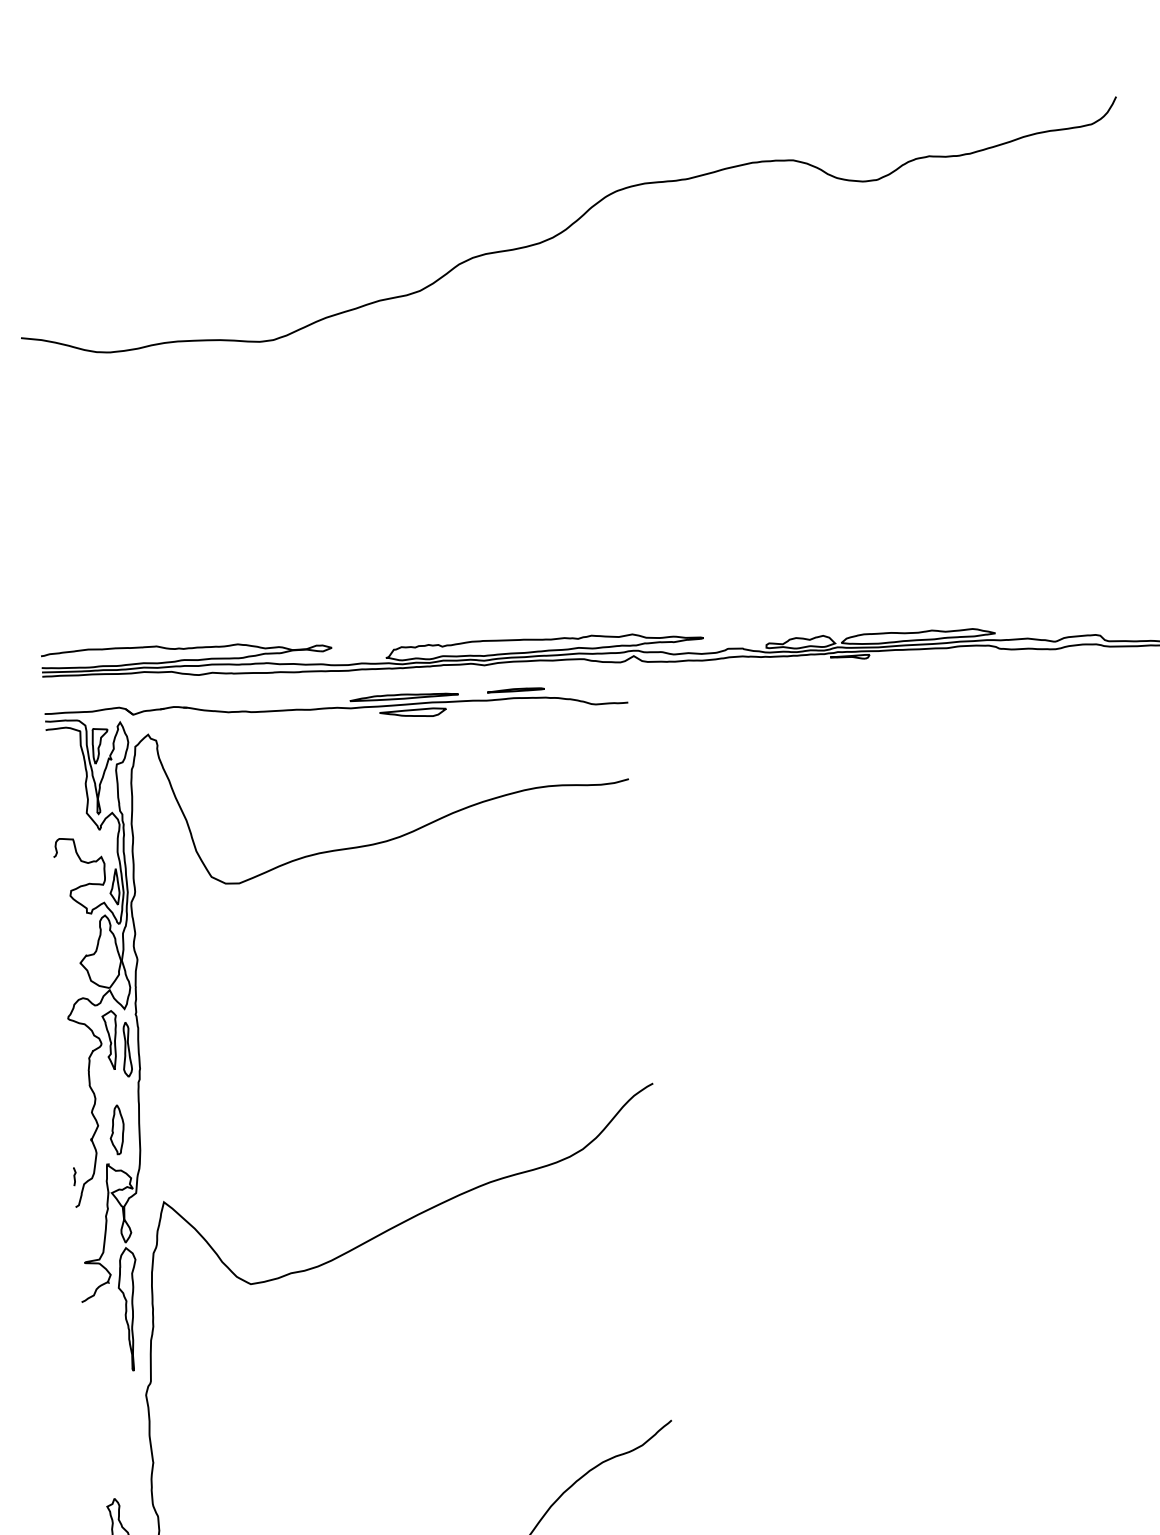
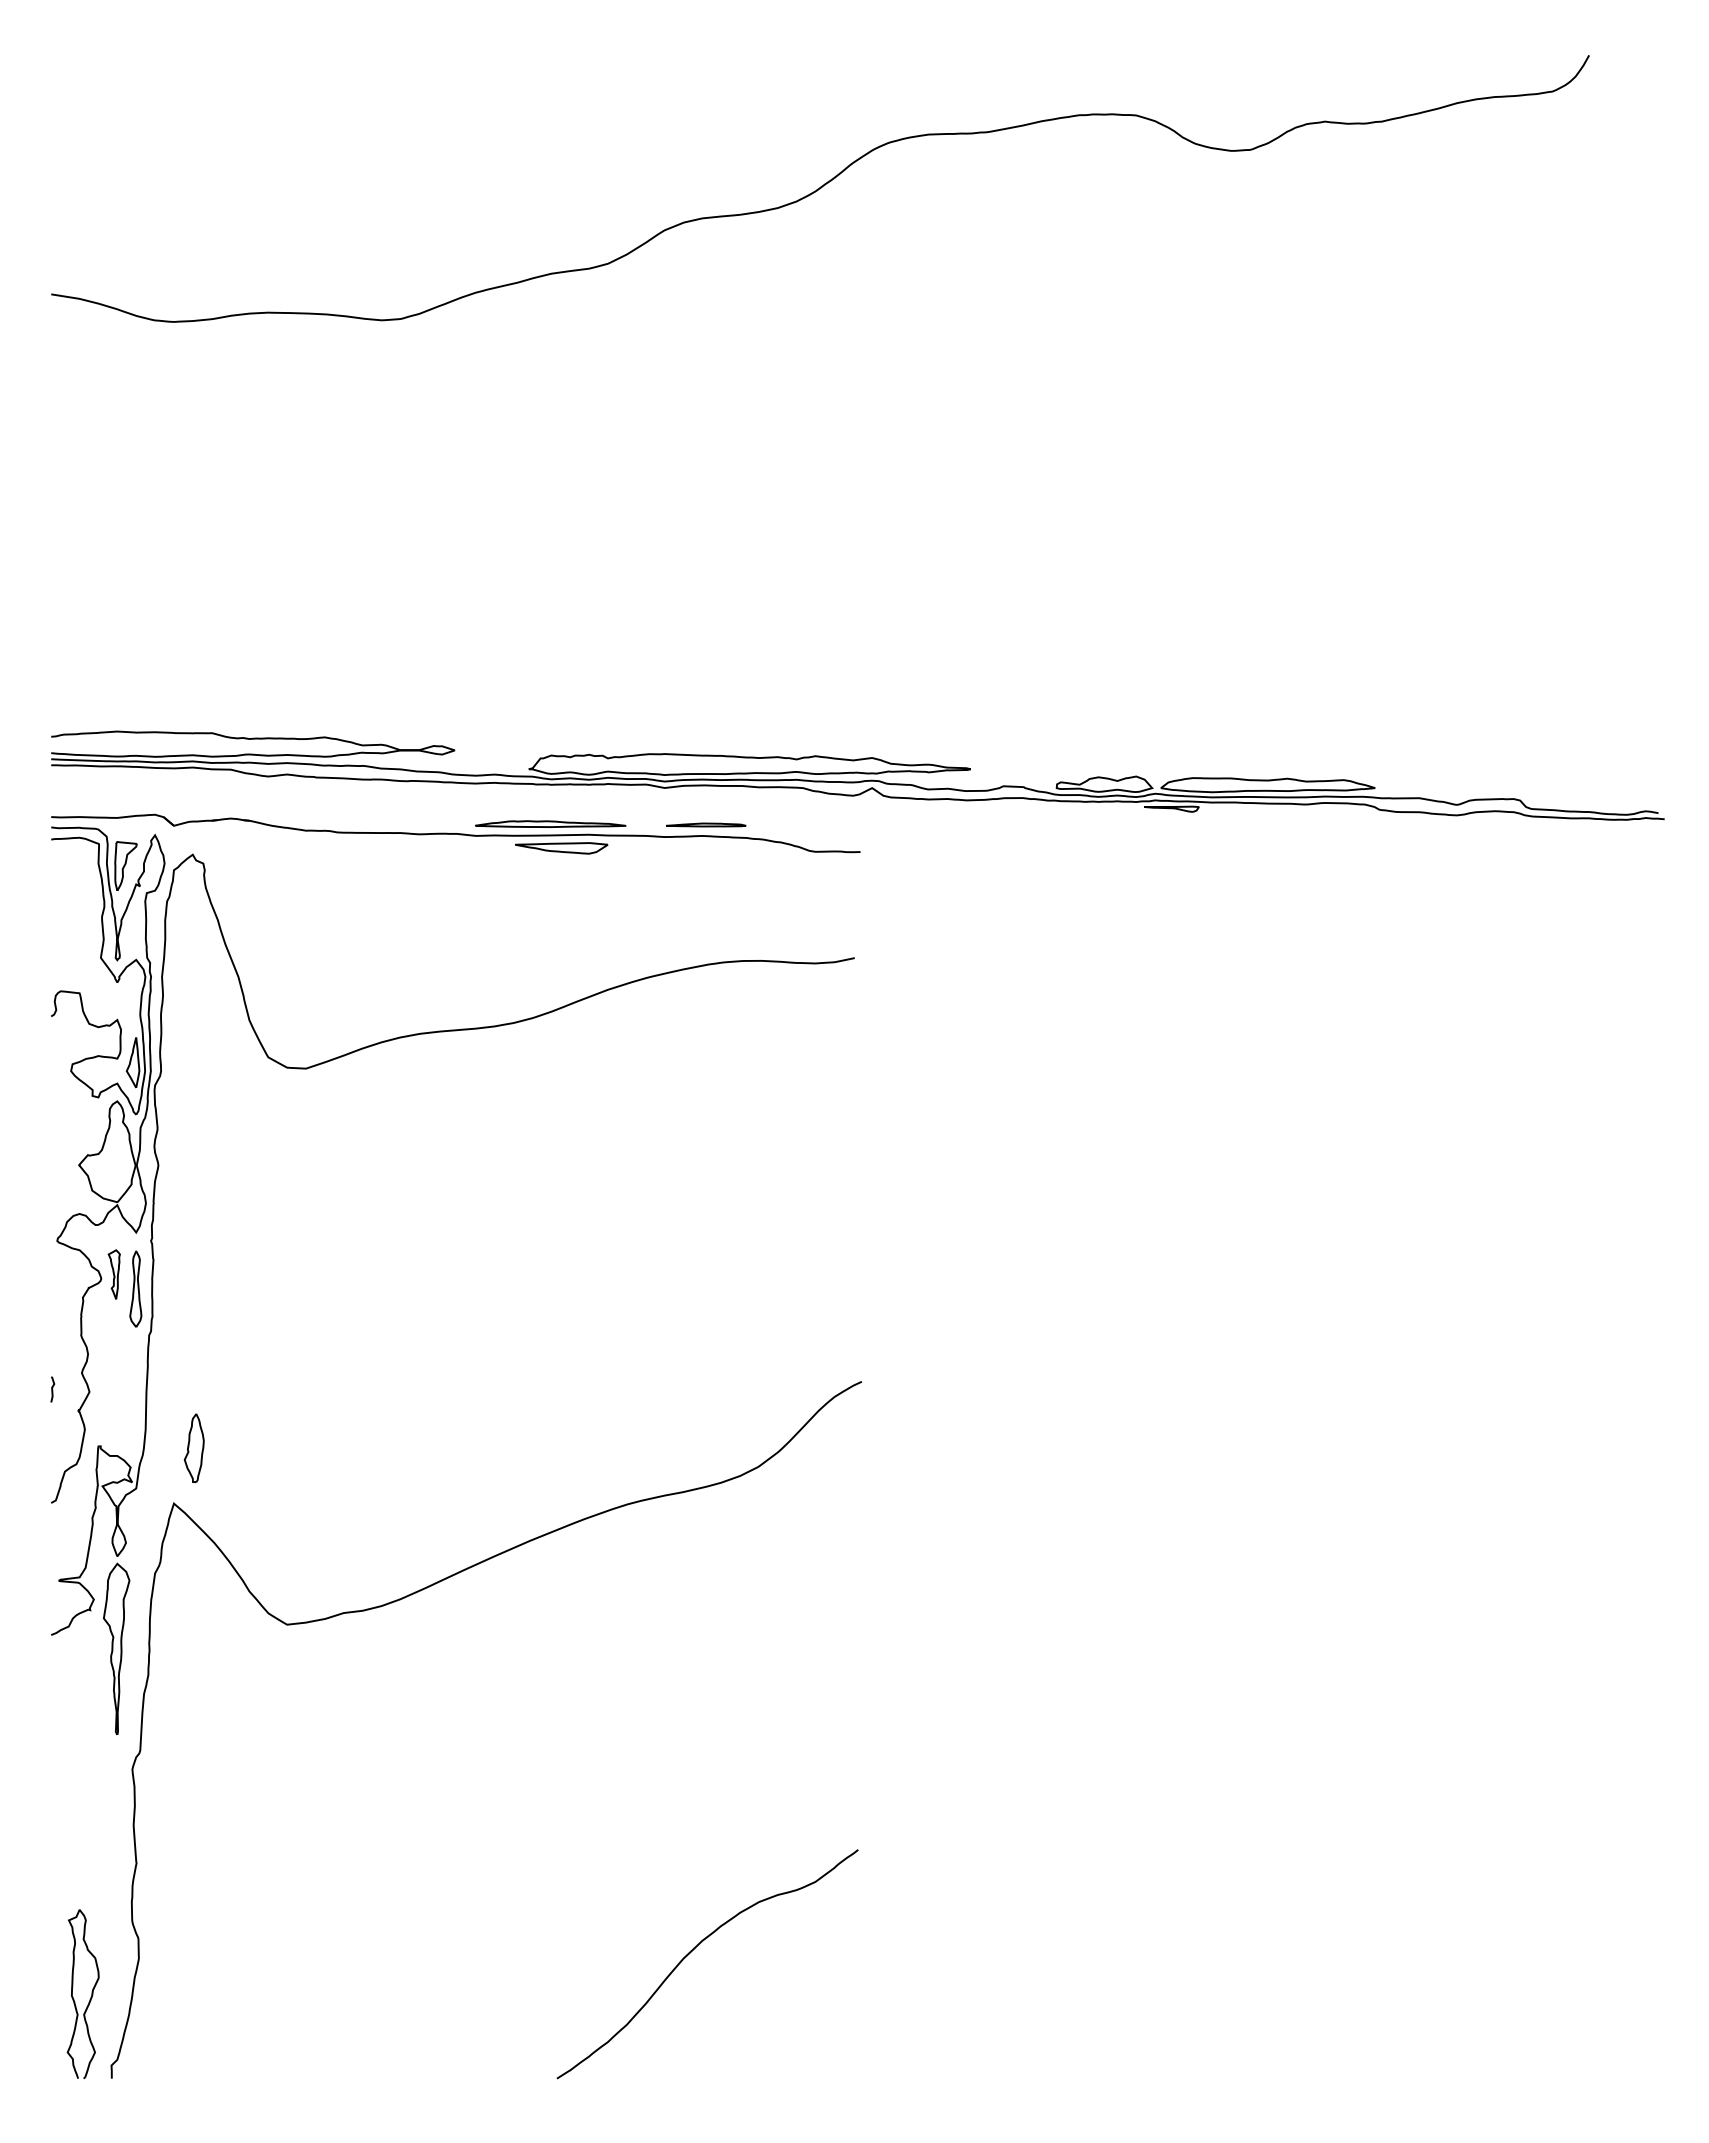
part: (110, 1040) -> (114, 1274), size x0.6
part: (116, 1130) -> (193, 1448), moved
curve: (74, 1176) -> (52, 1389), moved

